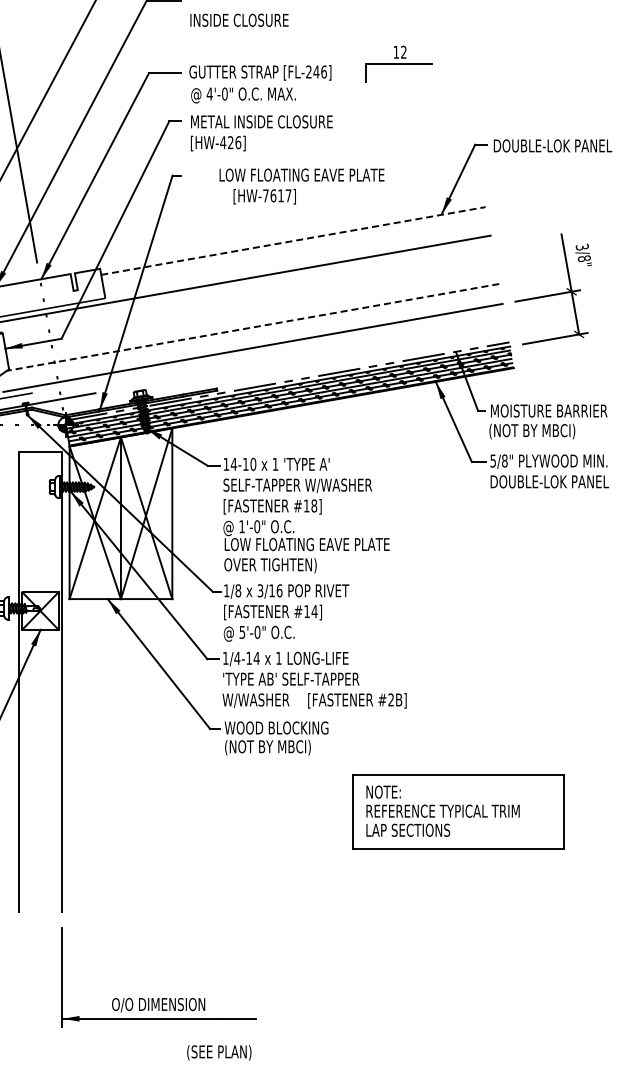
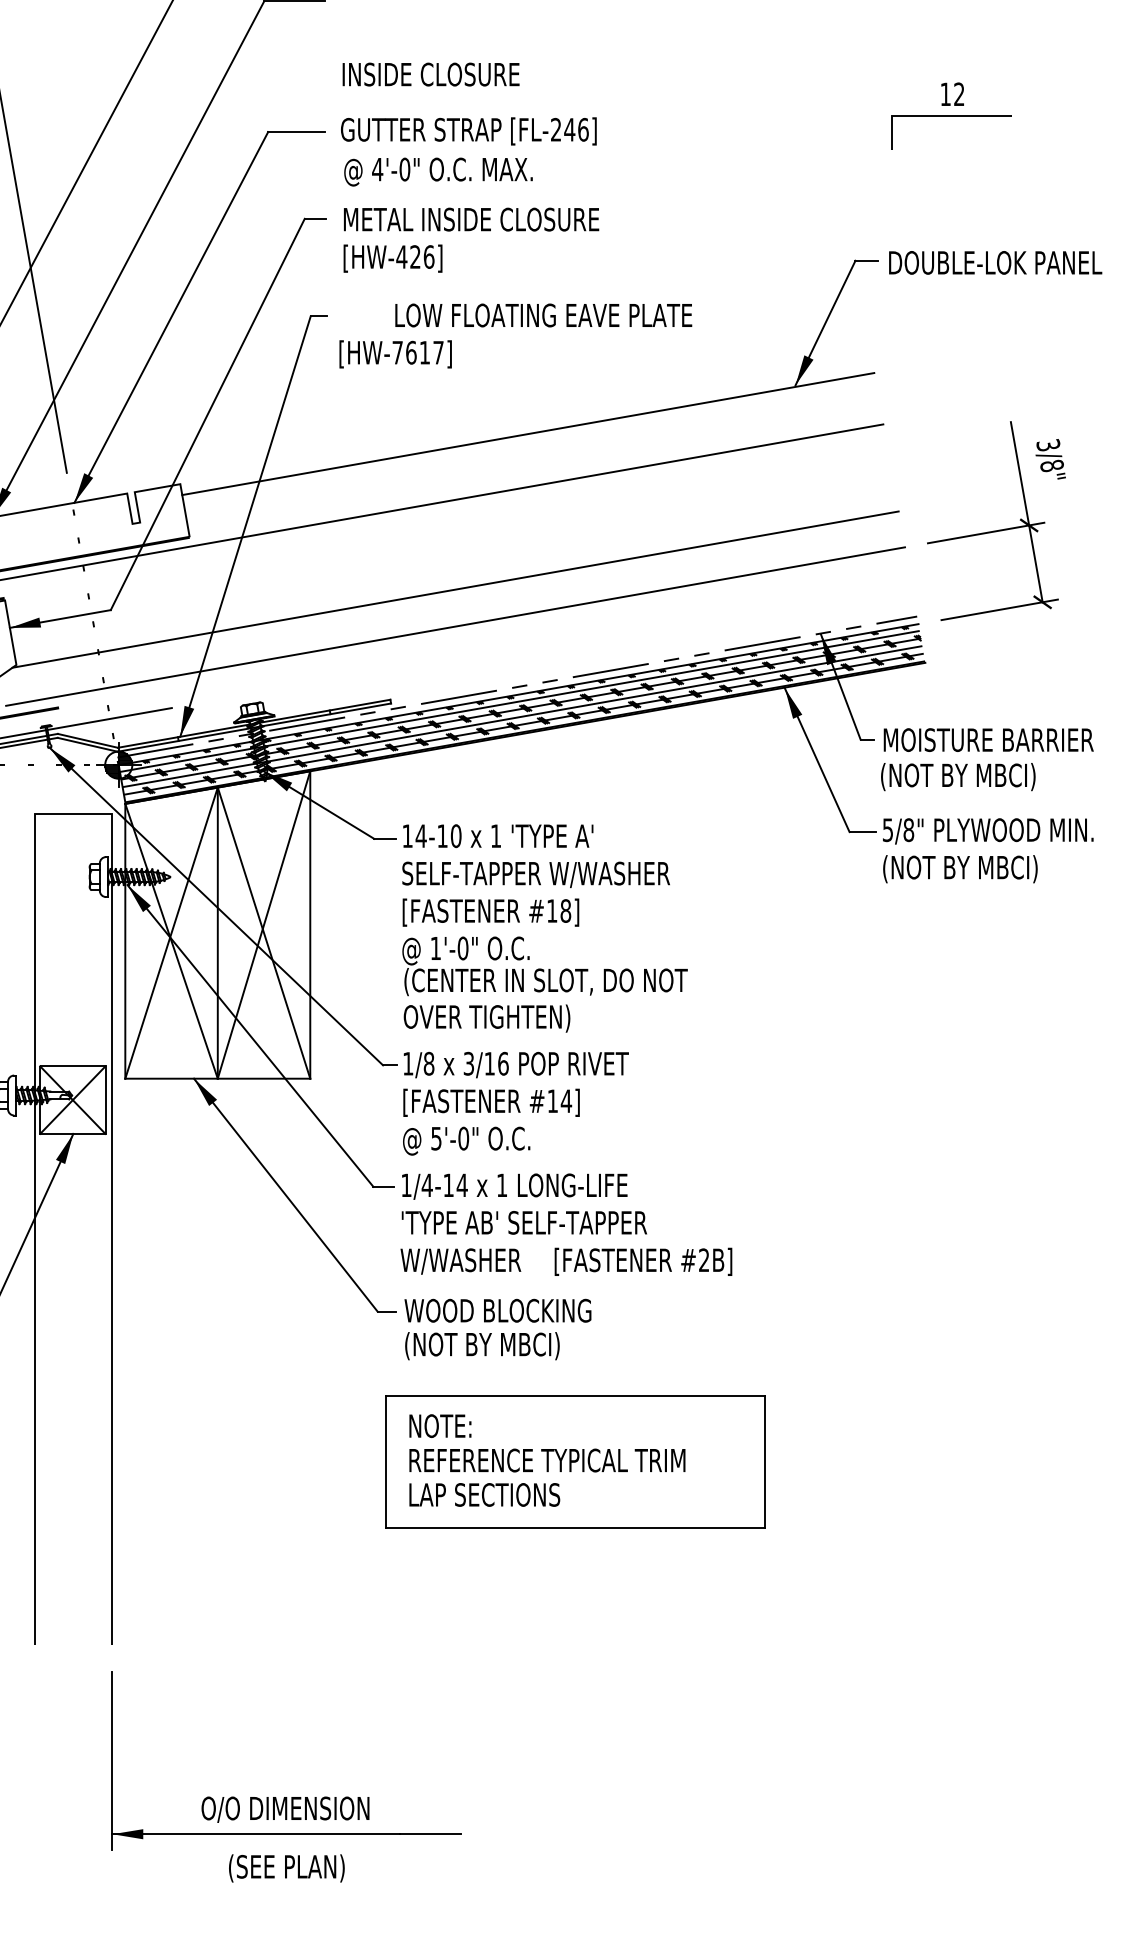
text: (239, 19) -> (431, 73), moved
part: (398, 63) -> (949, 114), moved
text: (264, 196) -> (395, 353), moved
line: (293, 240) -> (528, 433), dashed -> solid
line: (253, 327) -> (456, 589), dashed -> solid
text: (549, 482) -> (989, 868), DOUBLE-LOK PANEL -> (NOT BY MBCI)
text: (306, 545) -> (551, 982), LOW FLOATING EAVE PLATE -> (CENTER IN SLOT, DO NOT
part: (458, 811) -> (575, 1461), moved
text: (219, 1052) -> (287, 1867), moved

